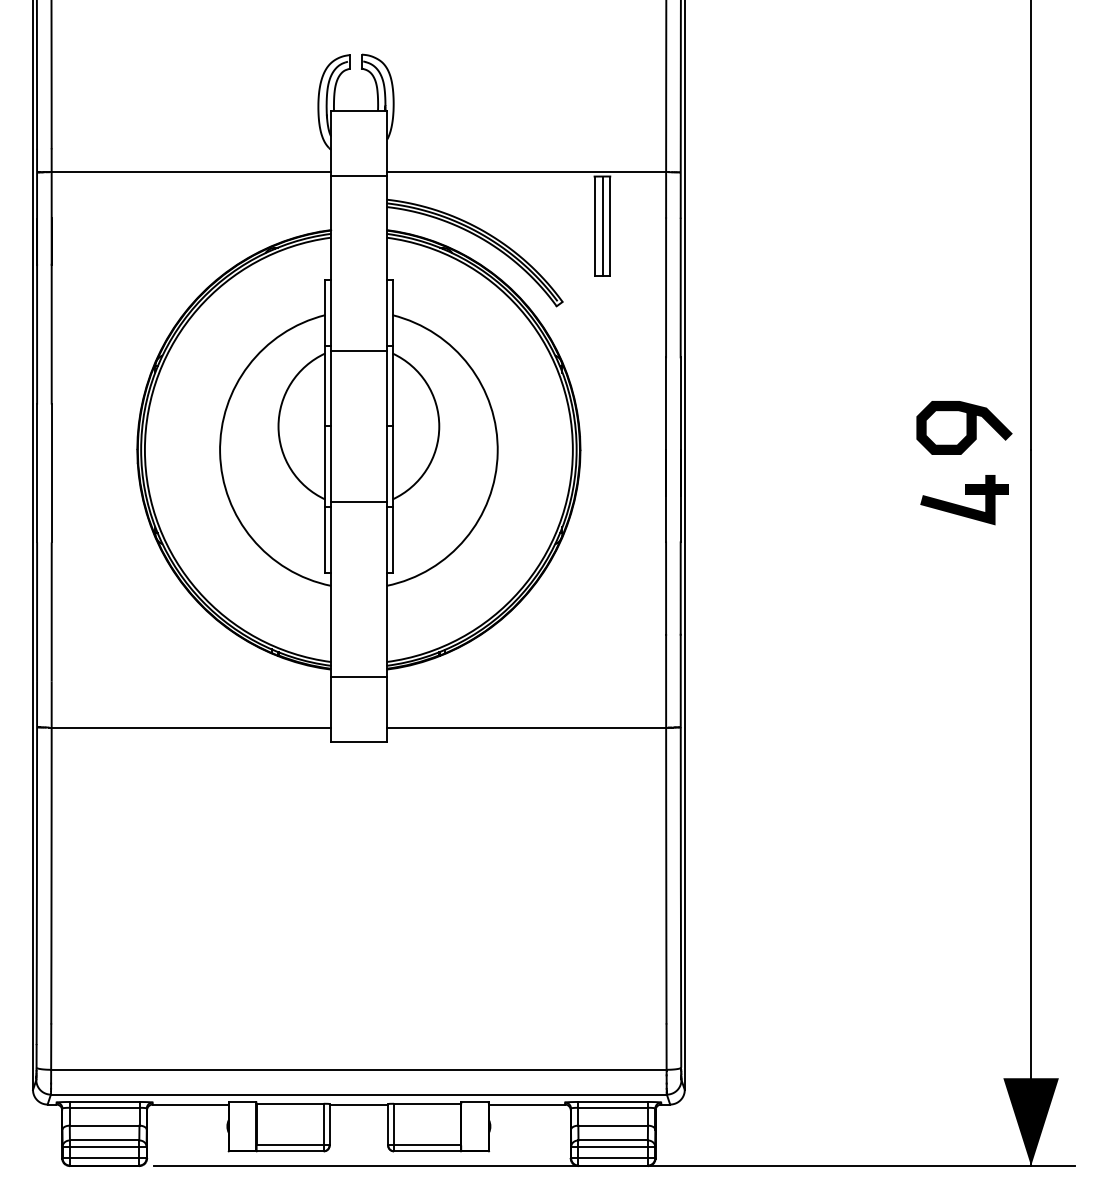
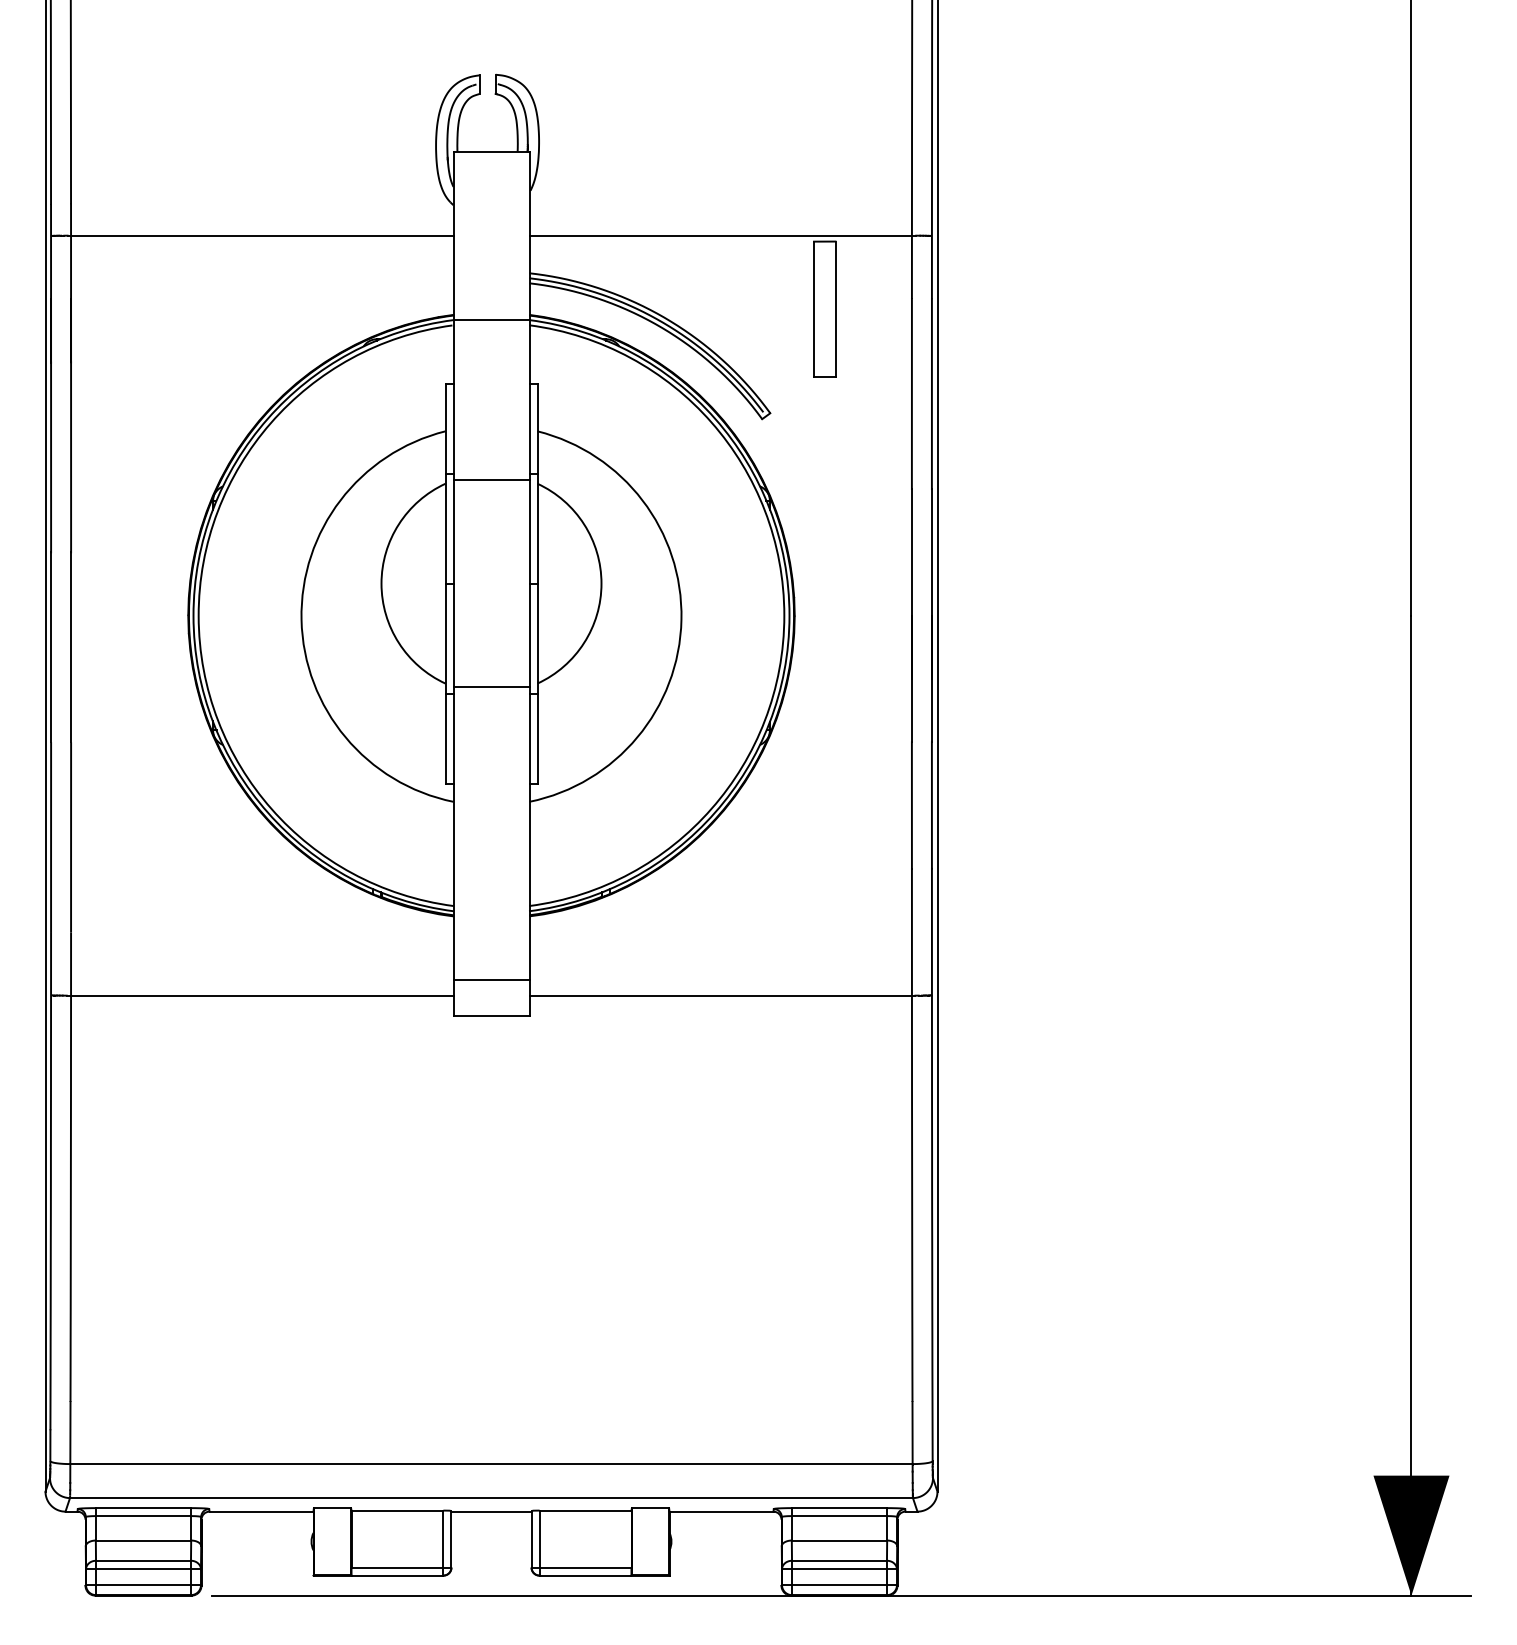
line: (358, 175) -> (491, 319), moved
line: (602, 226) -> (825, 309), removed
curve: (966, 427) -> (1323, 585), removed
part: (963, 506) -> (1319, 692), removed
line: (358, 676) -> (491, 979), moved

